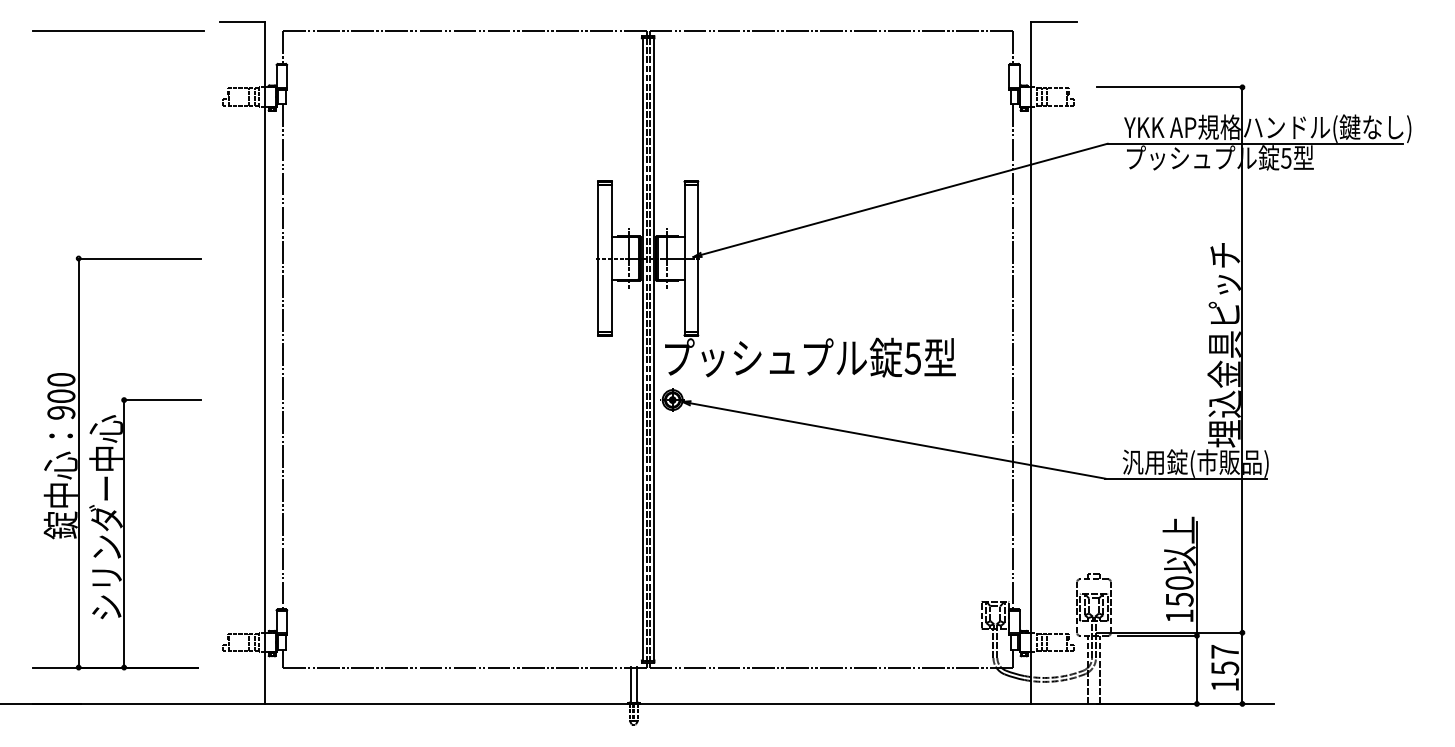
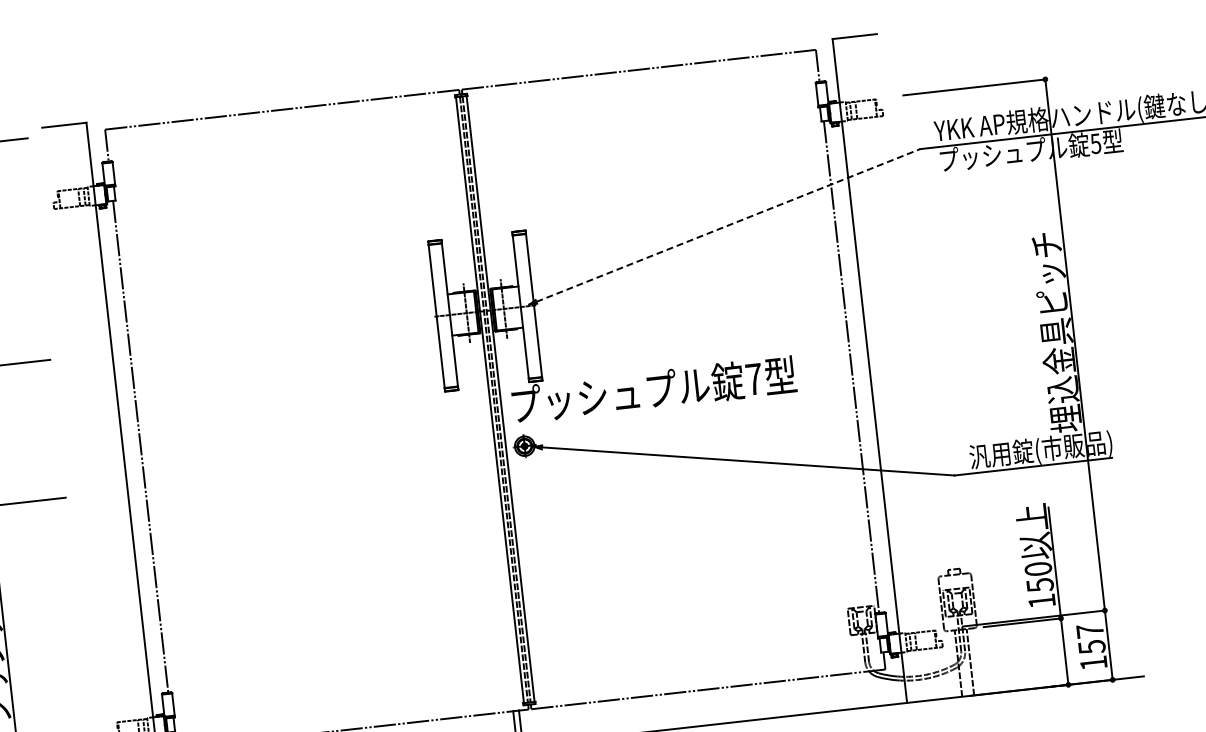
line: (904, 199) -> (728, 225), solid -> dashed
text: (912, 358) -> (753, 379), 5 -> 7

